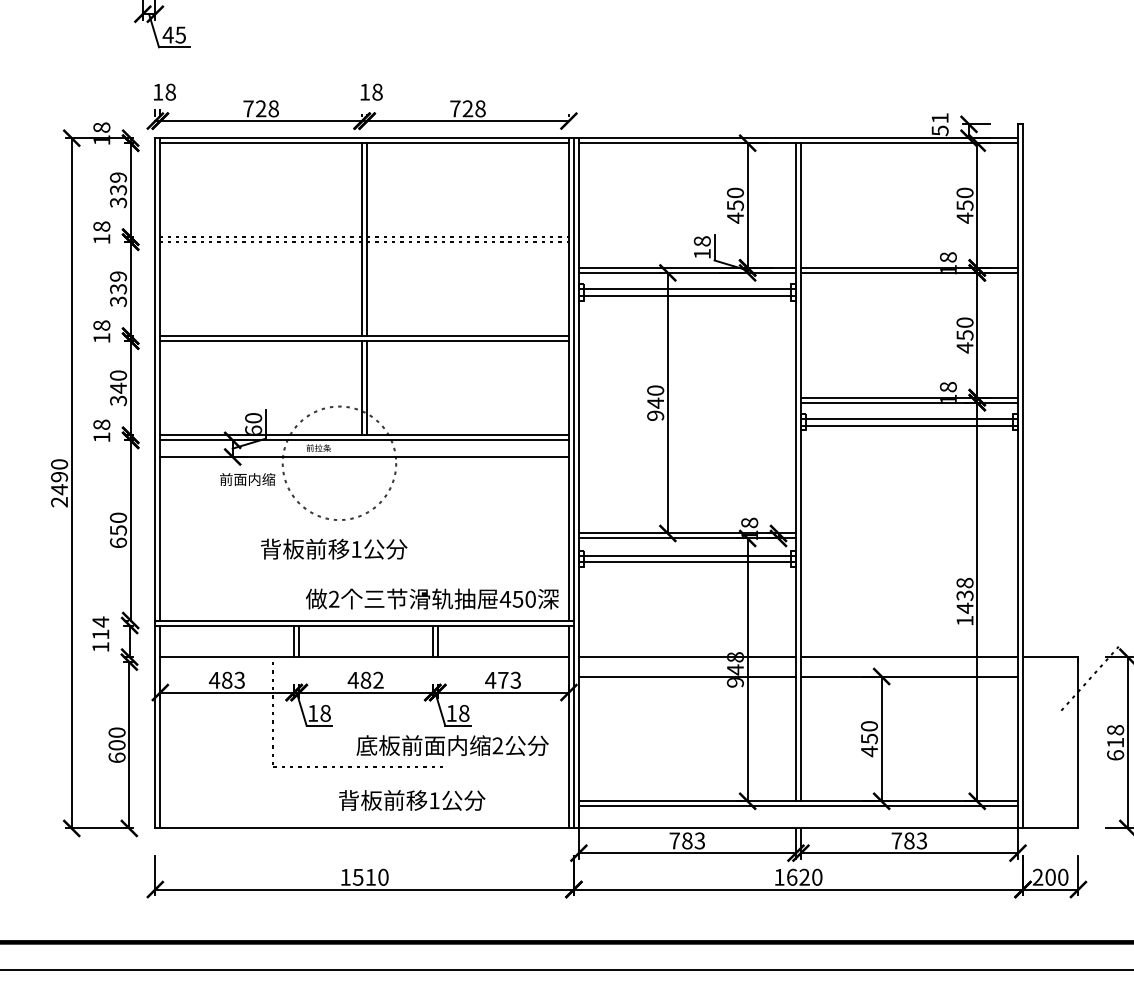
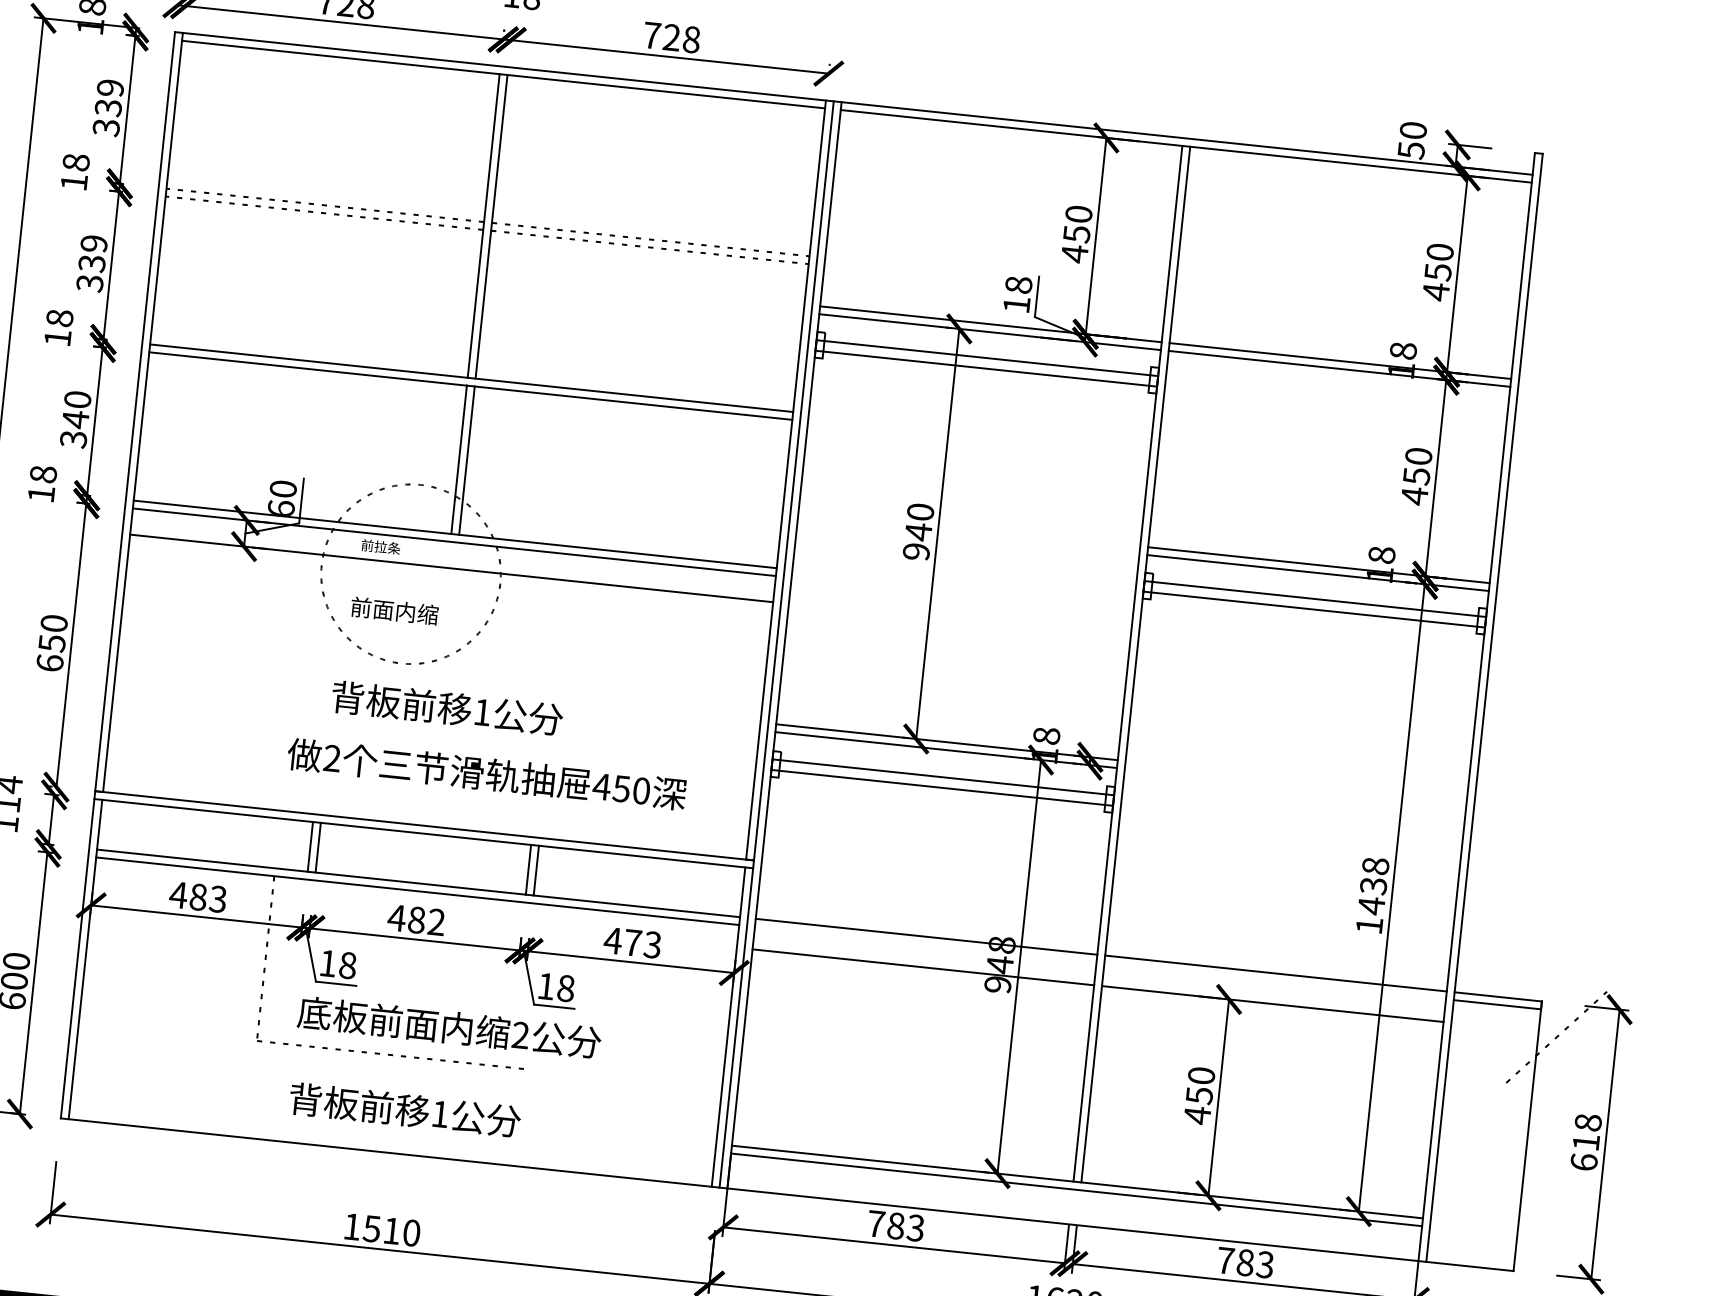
text: (939, 118) -> (1412, 130), 51 -> 50
text: (247, 479) -> (394, 610), moved
text: (334, 548) -> (448, 707), moved
text: (432, 598) -> (487, 773), moved
line: (364, 662) -> (417, 891), added
line: (1050, 662) -> (1497, 1005), added
text: (452, 745) -> (449, 1027), moved
text: (412, 800) -> (405, 1110), moved

